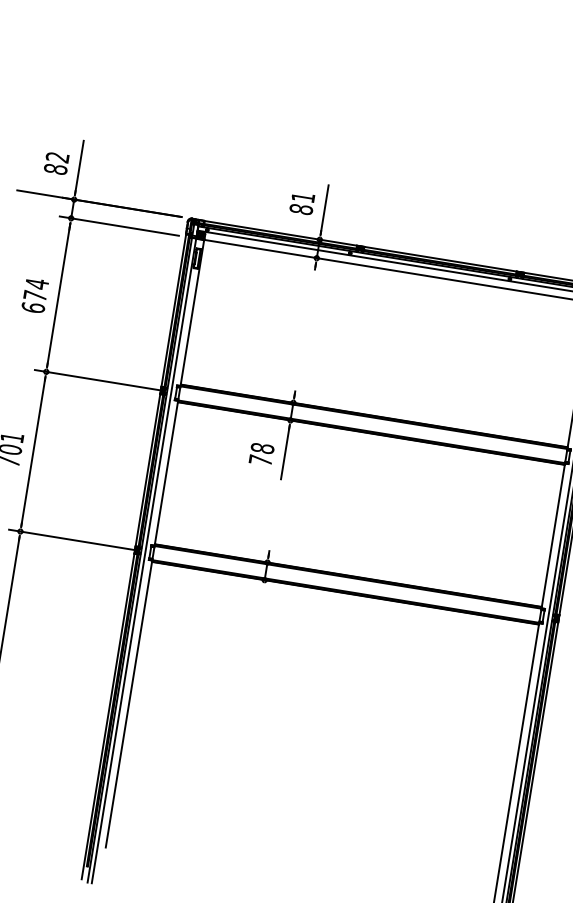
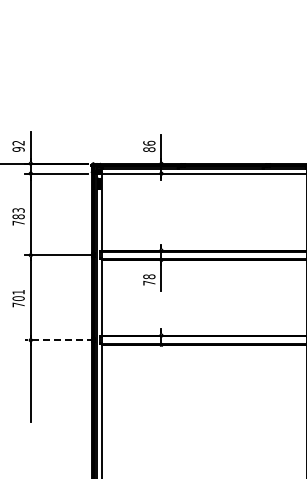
text: (55, 169) -> (18, 149), 82 -> 92
text: (303, 196) -> (149, 142), 81 -> 86
text: (35, 295) -> (18, 216), 674 -> 783
line: (74, 540) -> (59, 340), solid -> dashed

